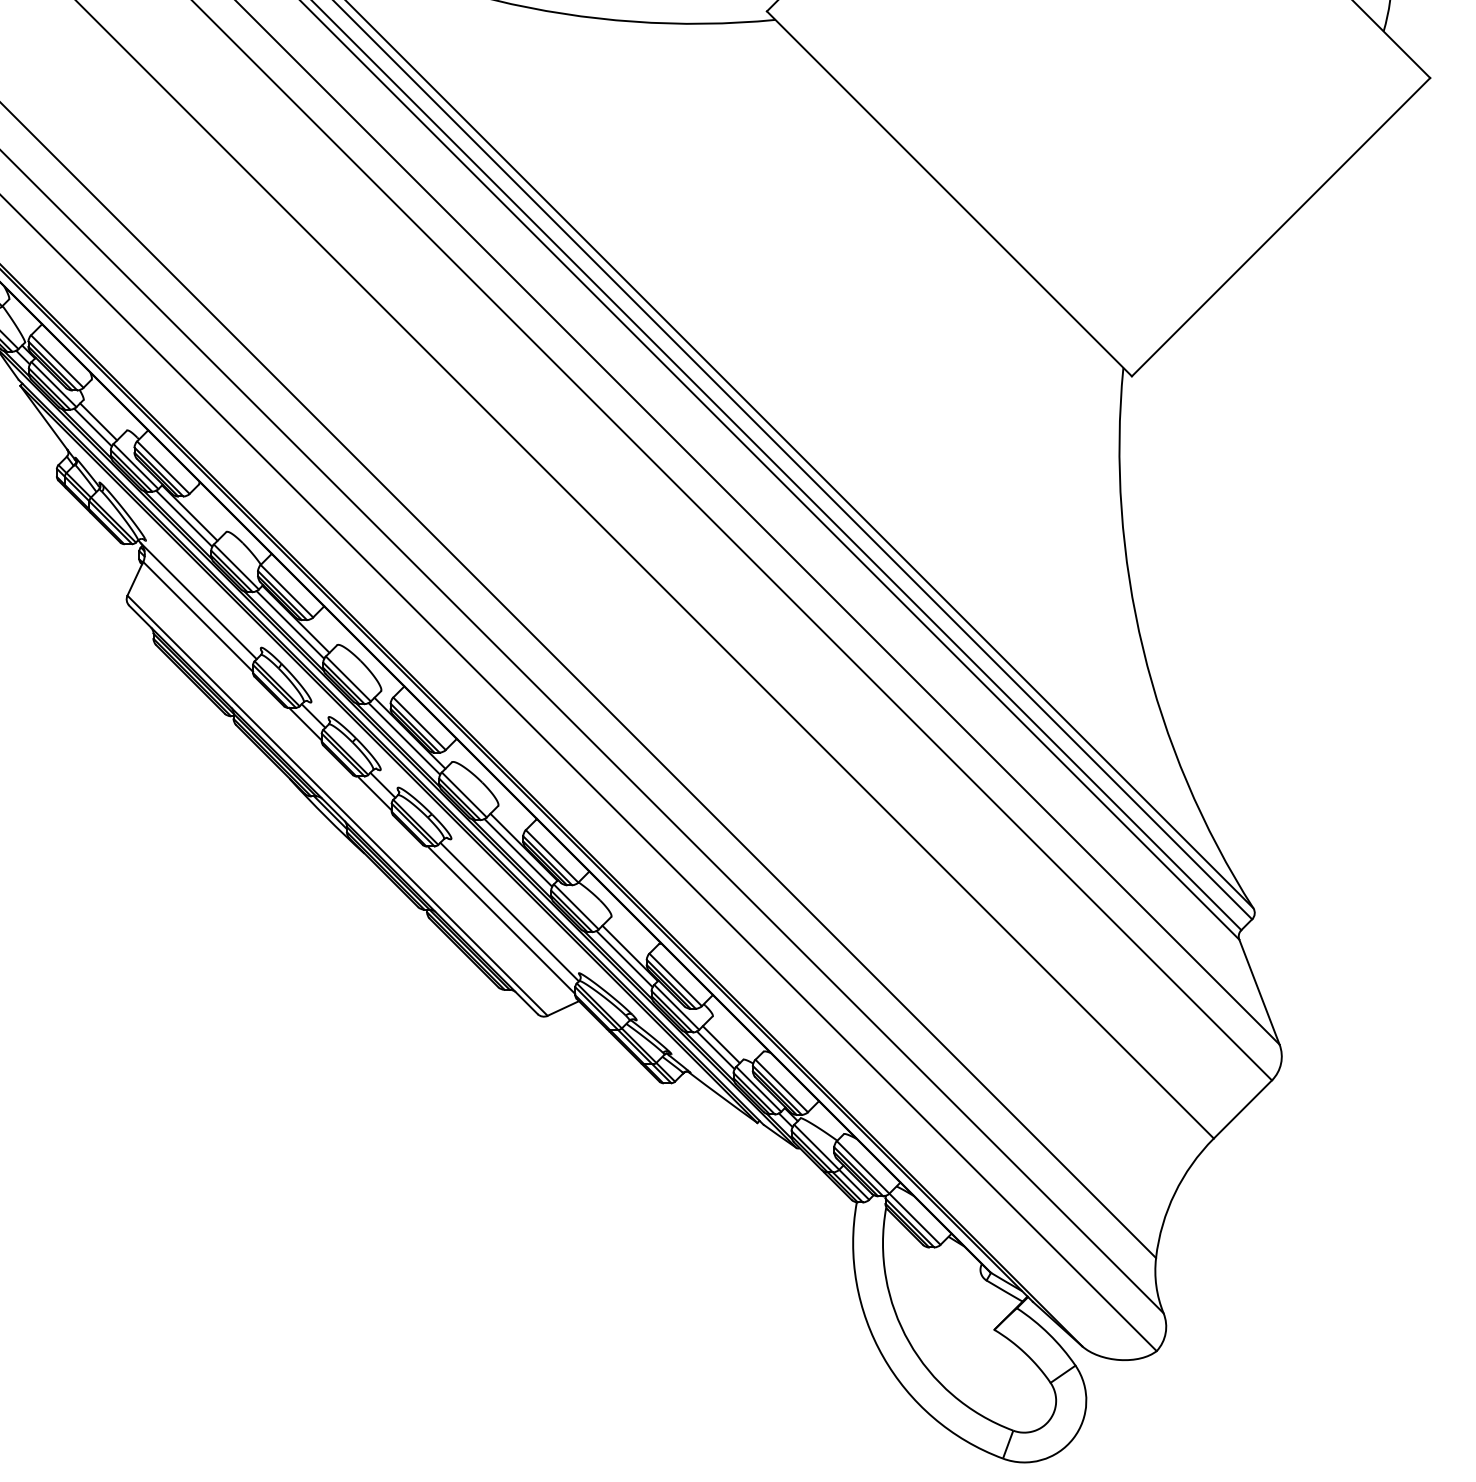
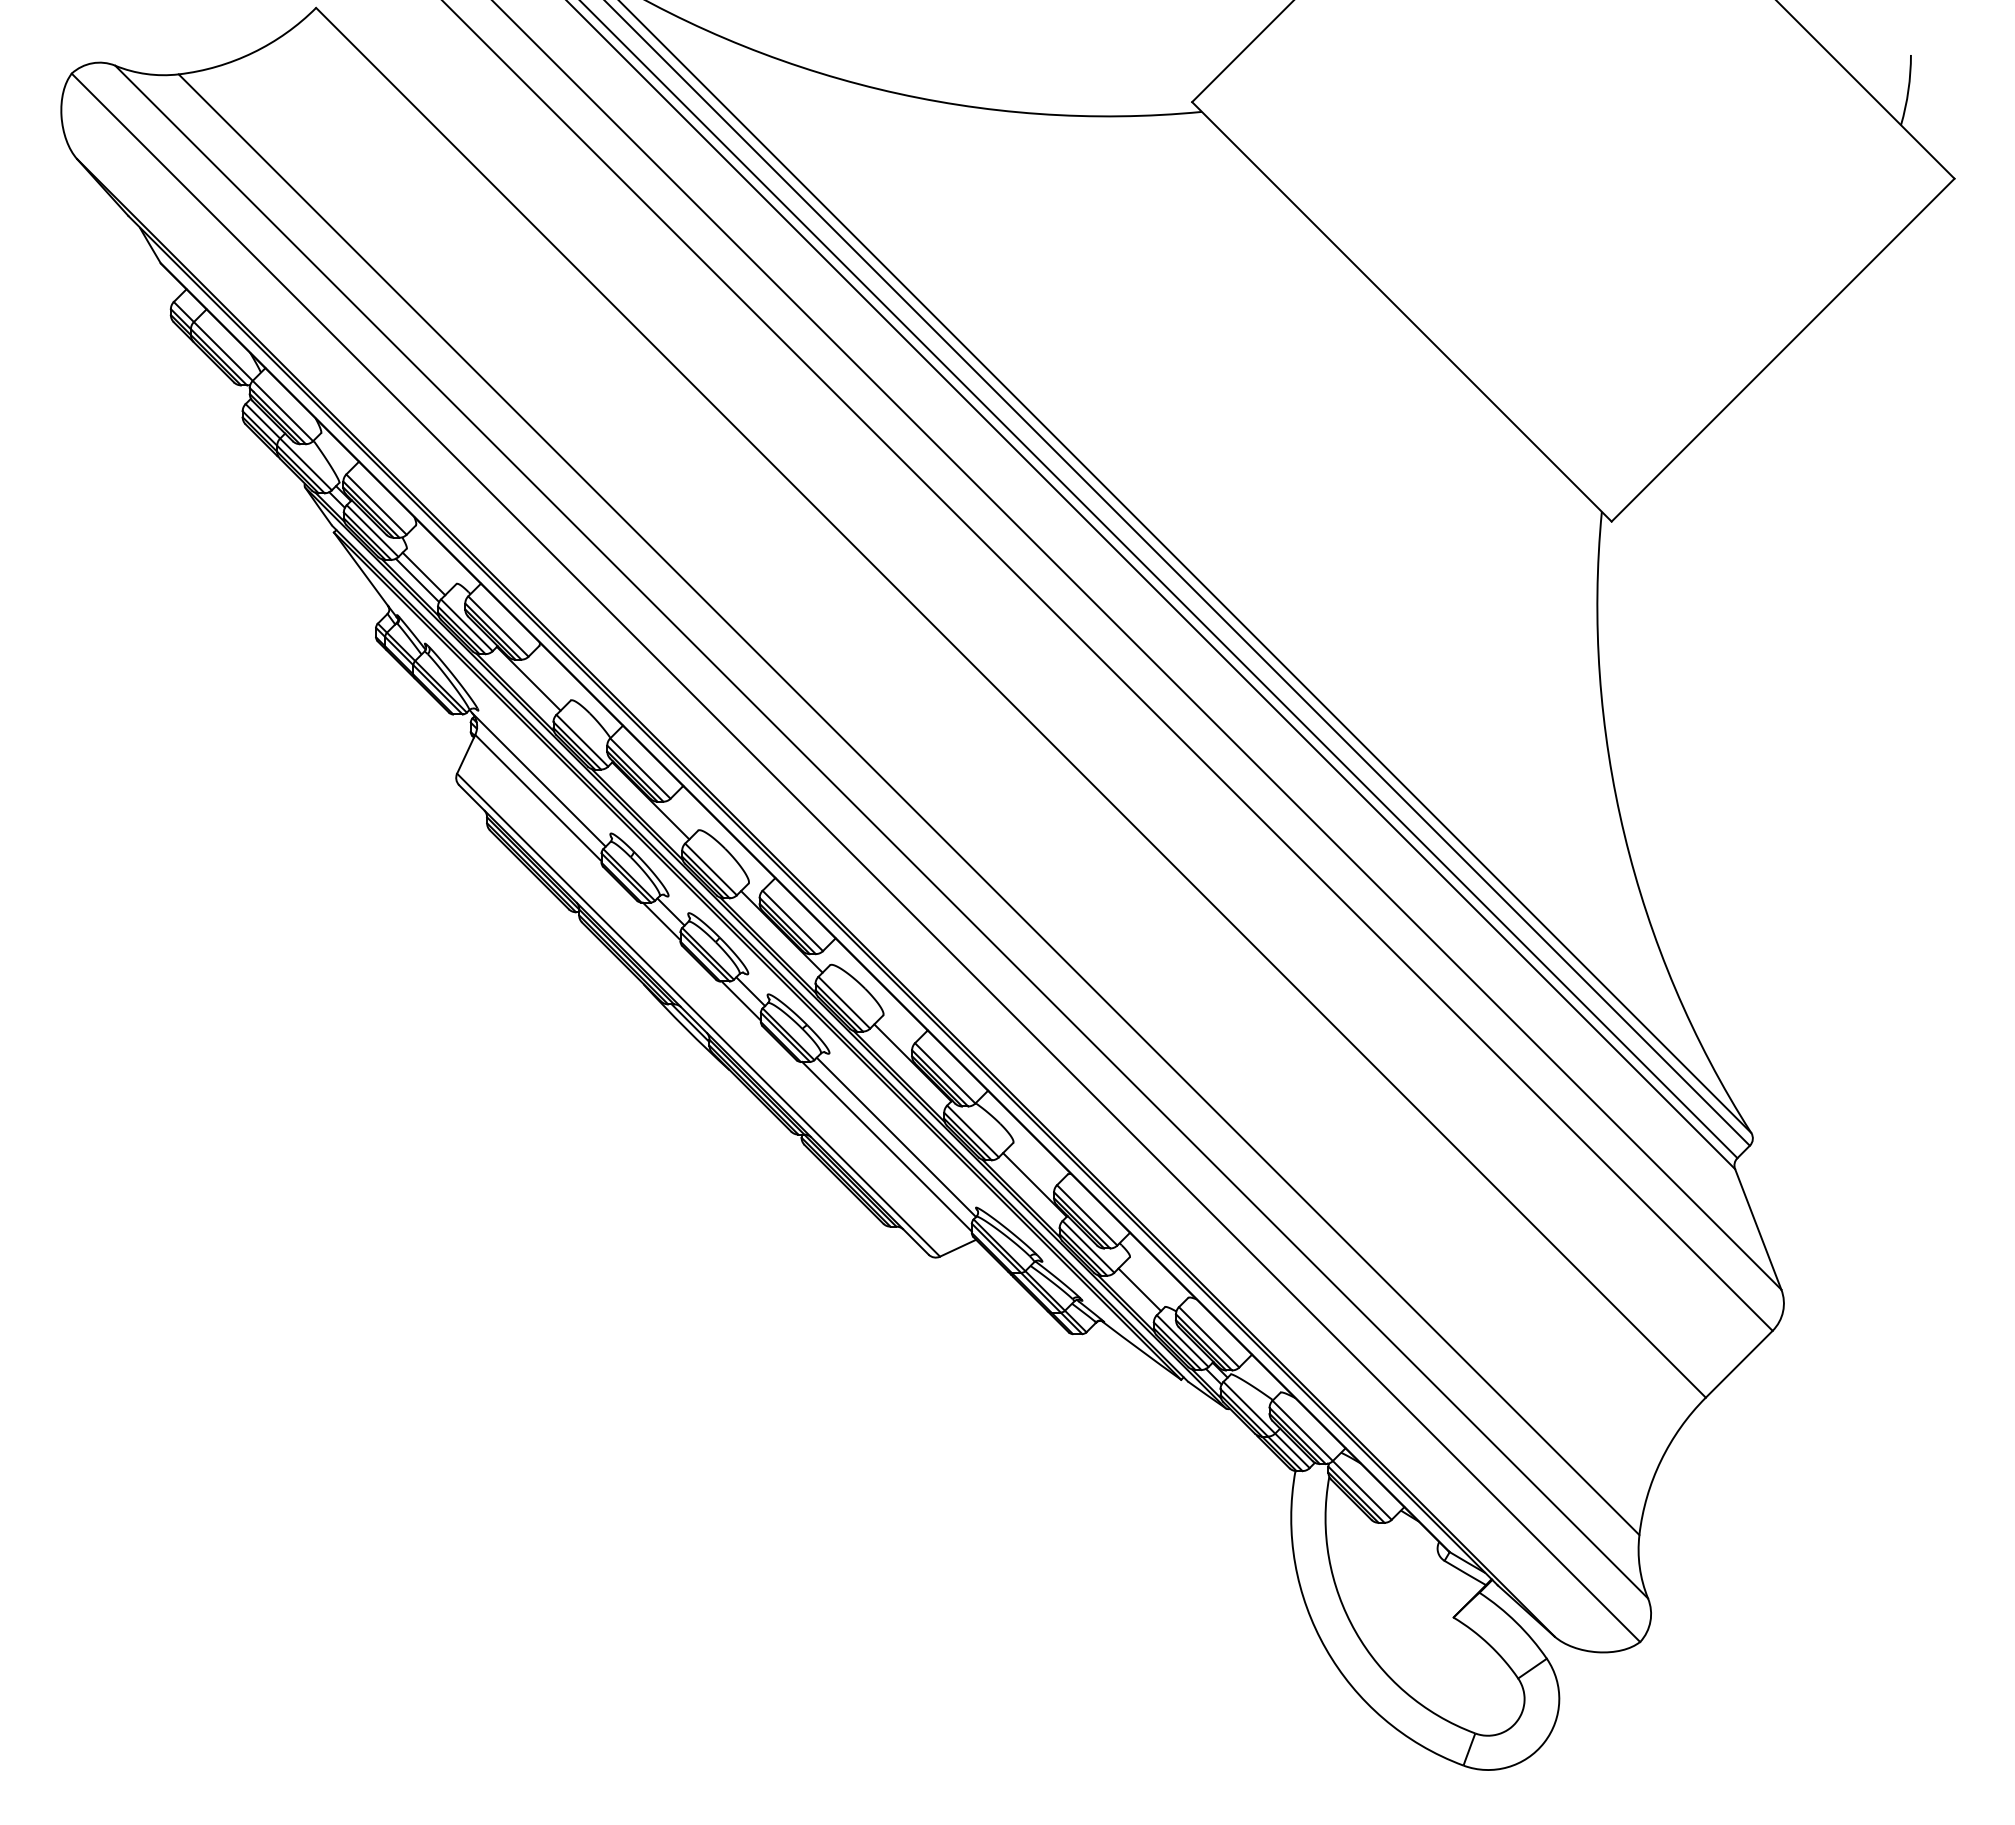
line: (184, 518) -> (522, 685), removed
line: (290, 625) -> (644, 807), removed
line: (404, 739) -> (775, 938), removed
line: (518, 853) -> (906, 1069), removed
line: (624, 959) -> (1028, 1191), removed
line: (715, 1049) -> (1132, 1295), removed

